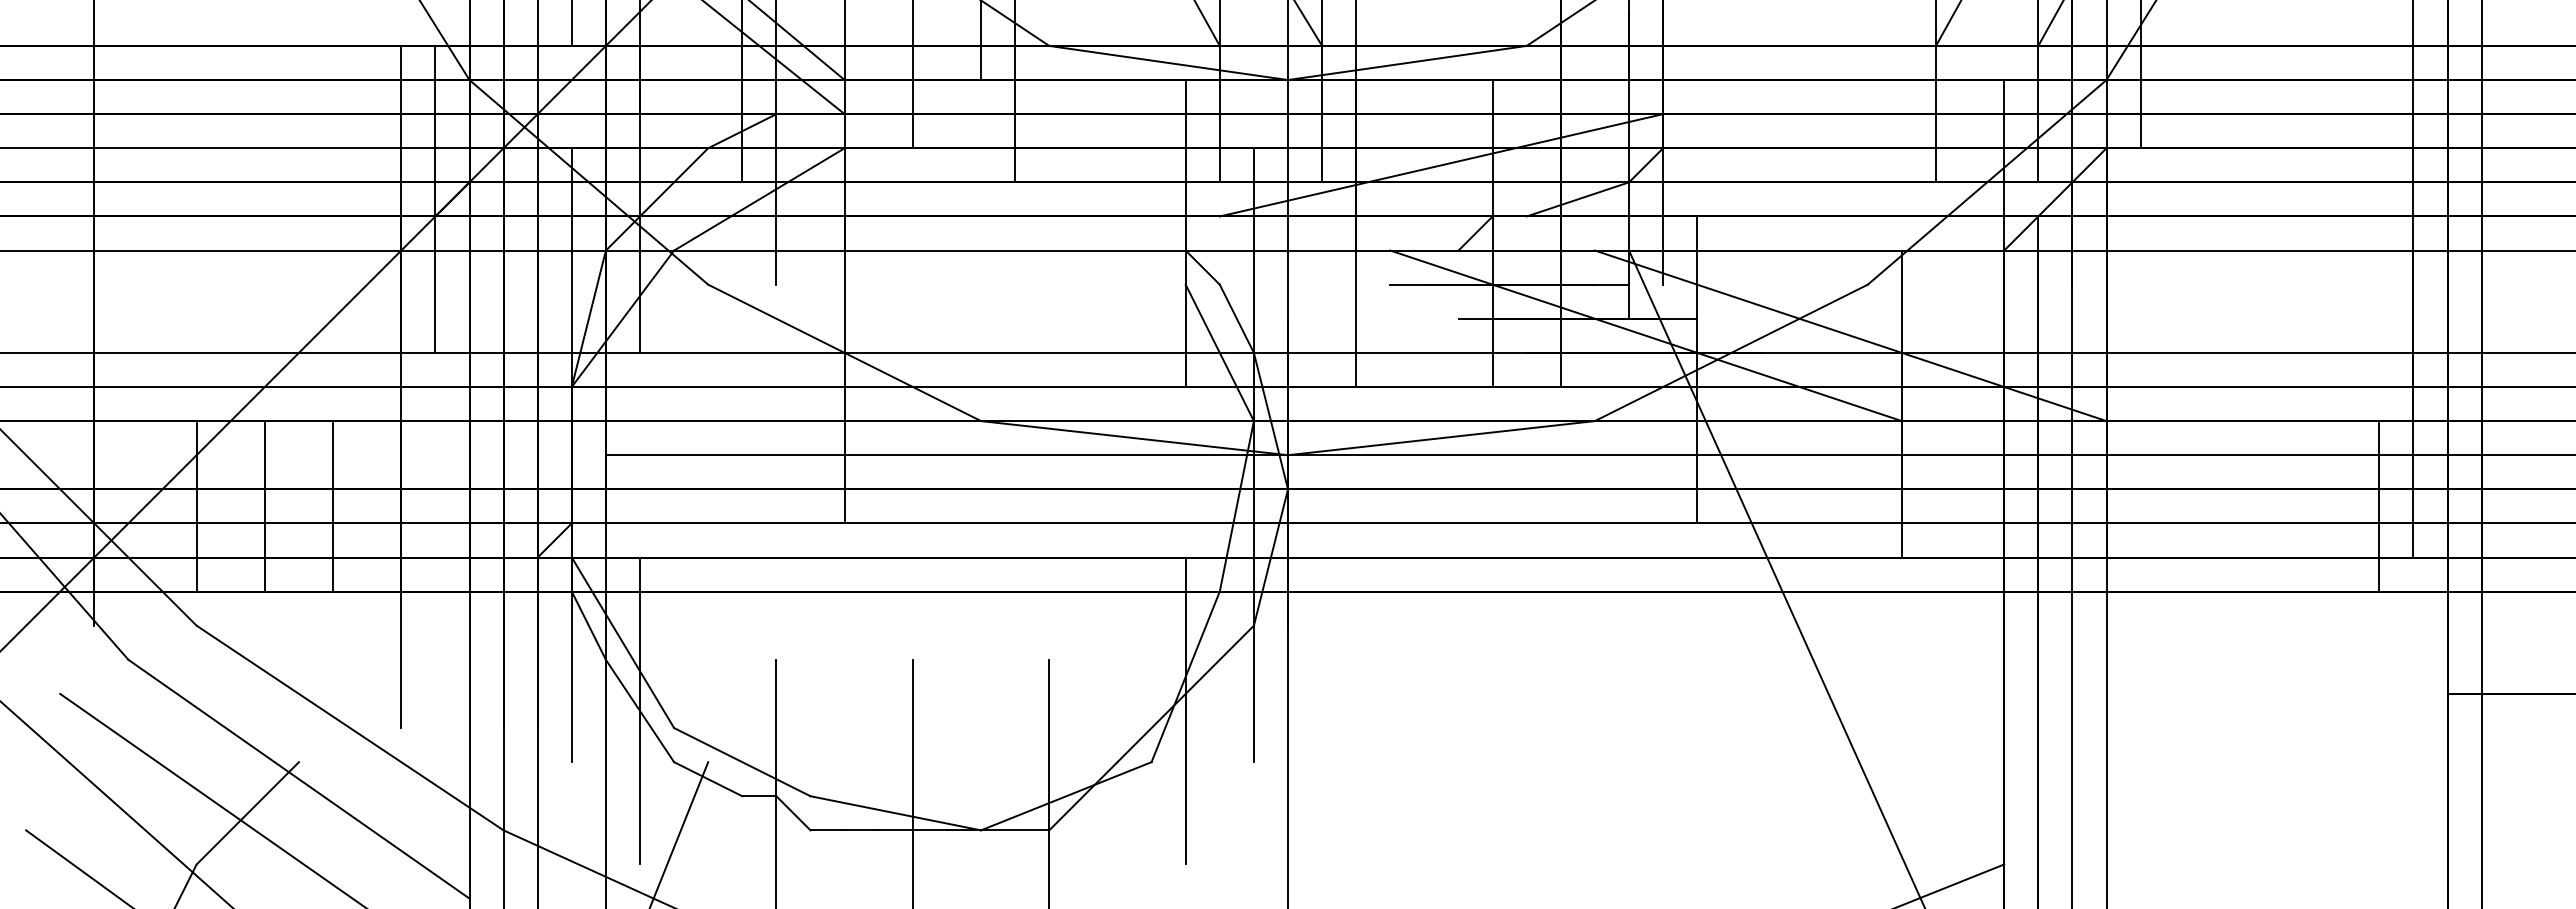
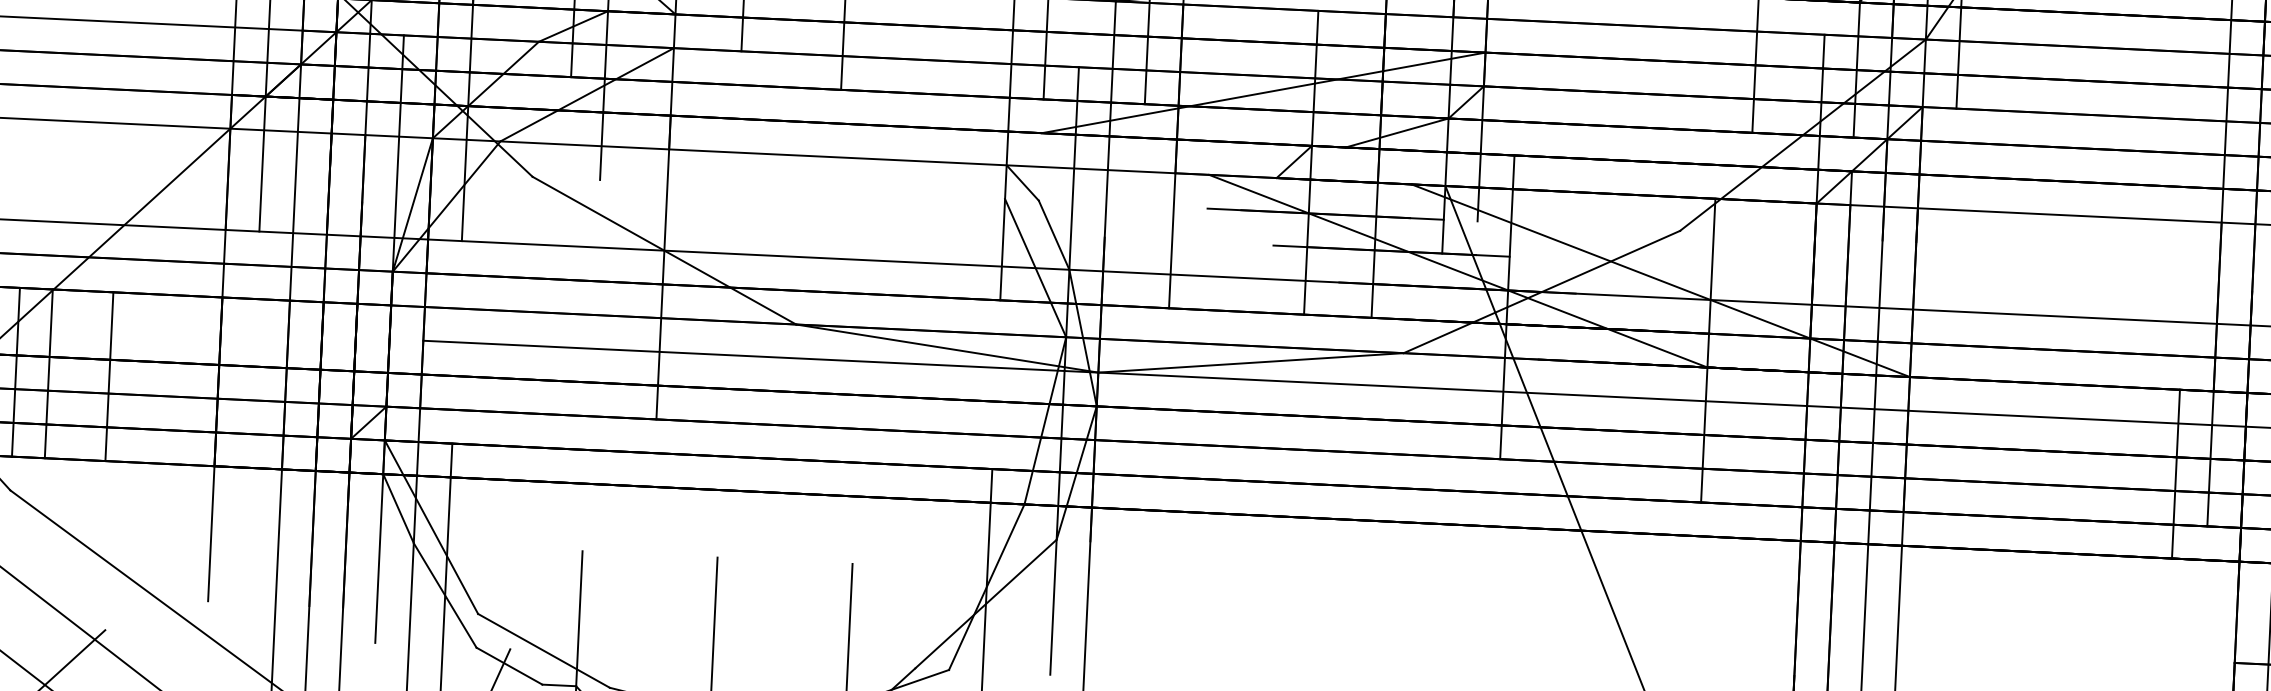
line: (264, 506) -> (48, 373), moved
line: (333, 506) -> (109, 376), moved

